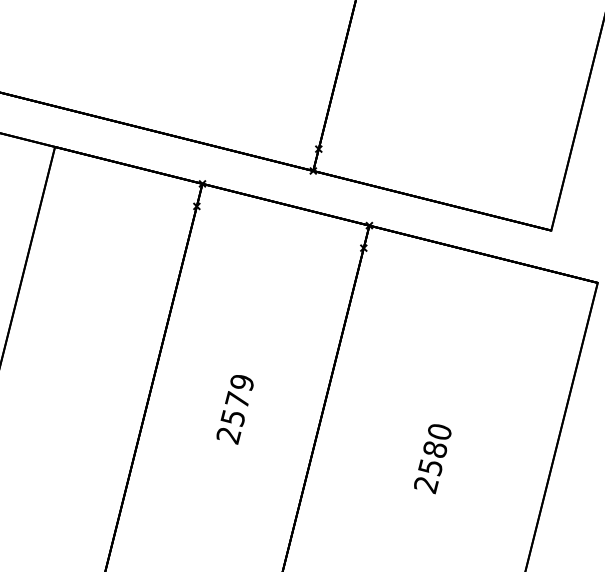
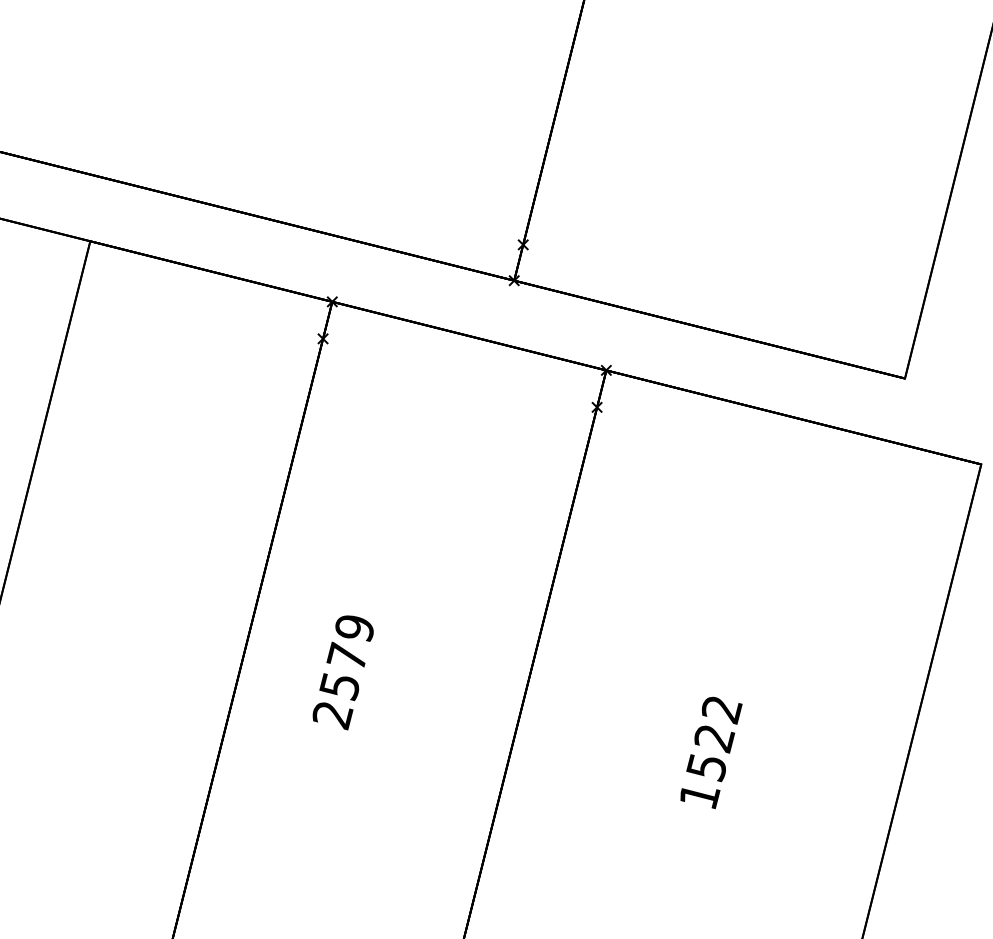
text: (234, 409) -> (342, 672), moved
text: (433, 459) -> (711, 754), 2580 -> 1522

